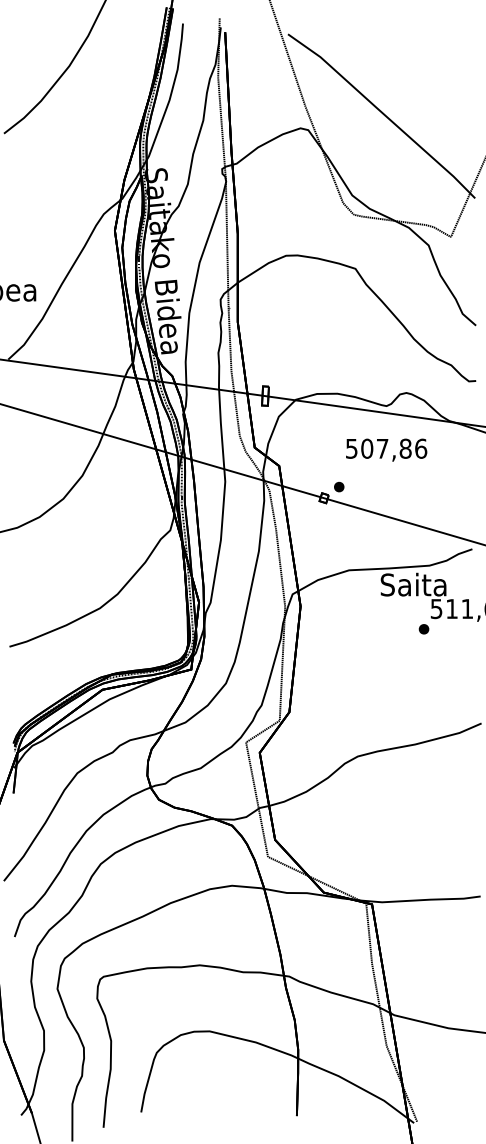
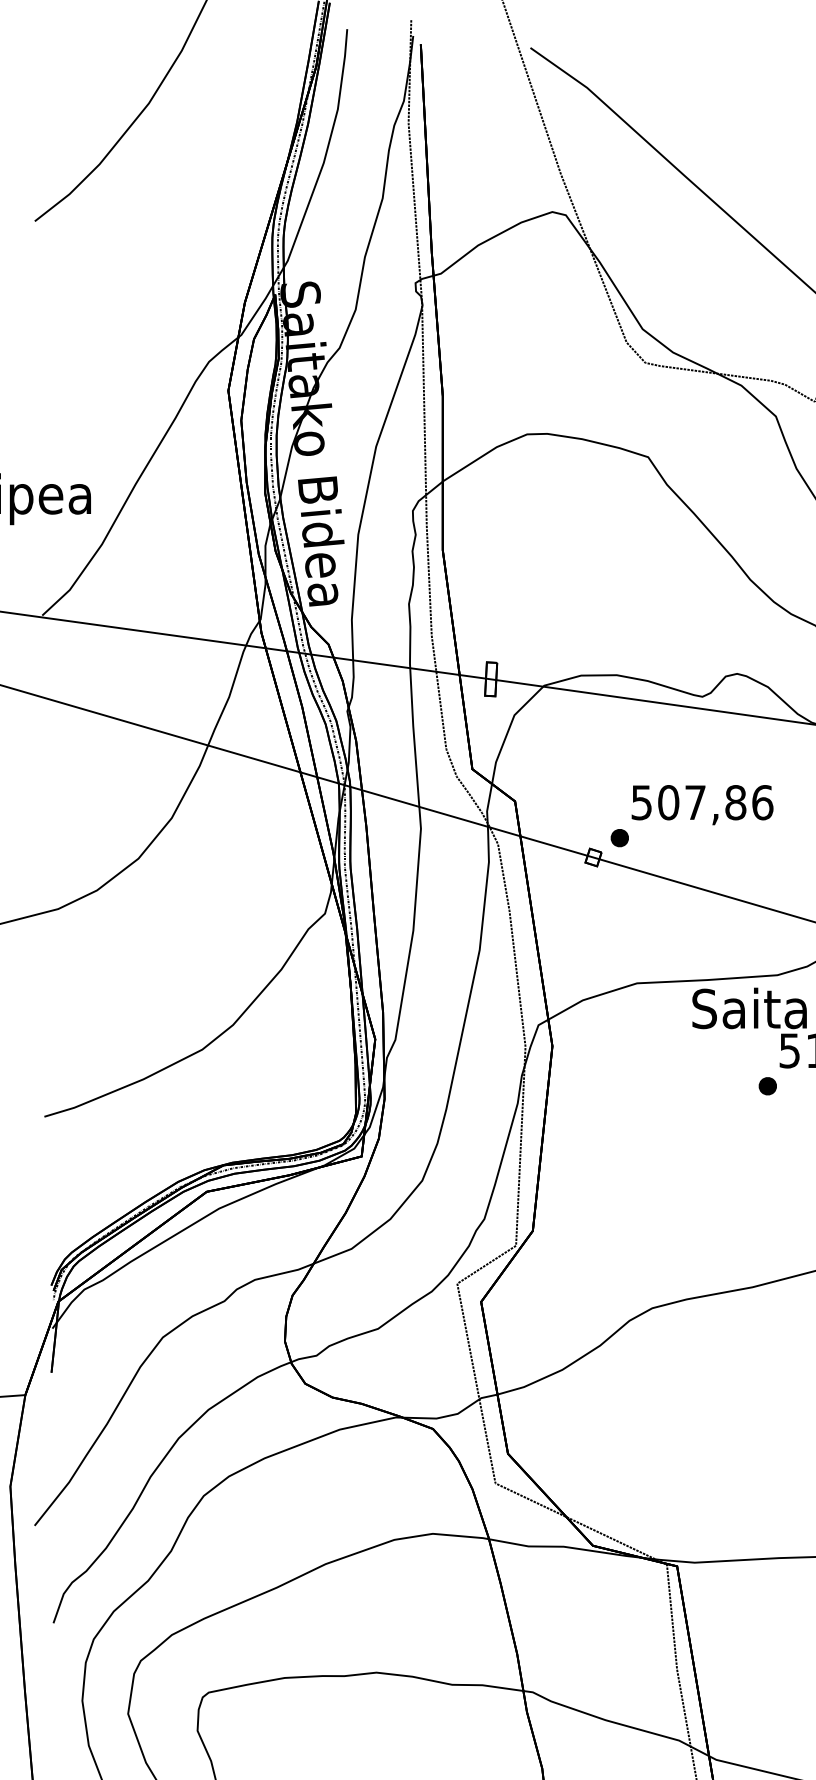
text: (386, 449) -> (702, 803), moved

